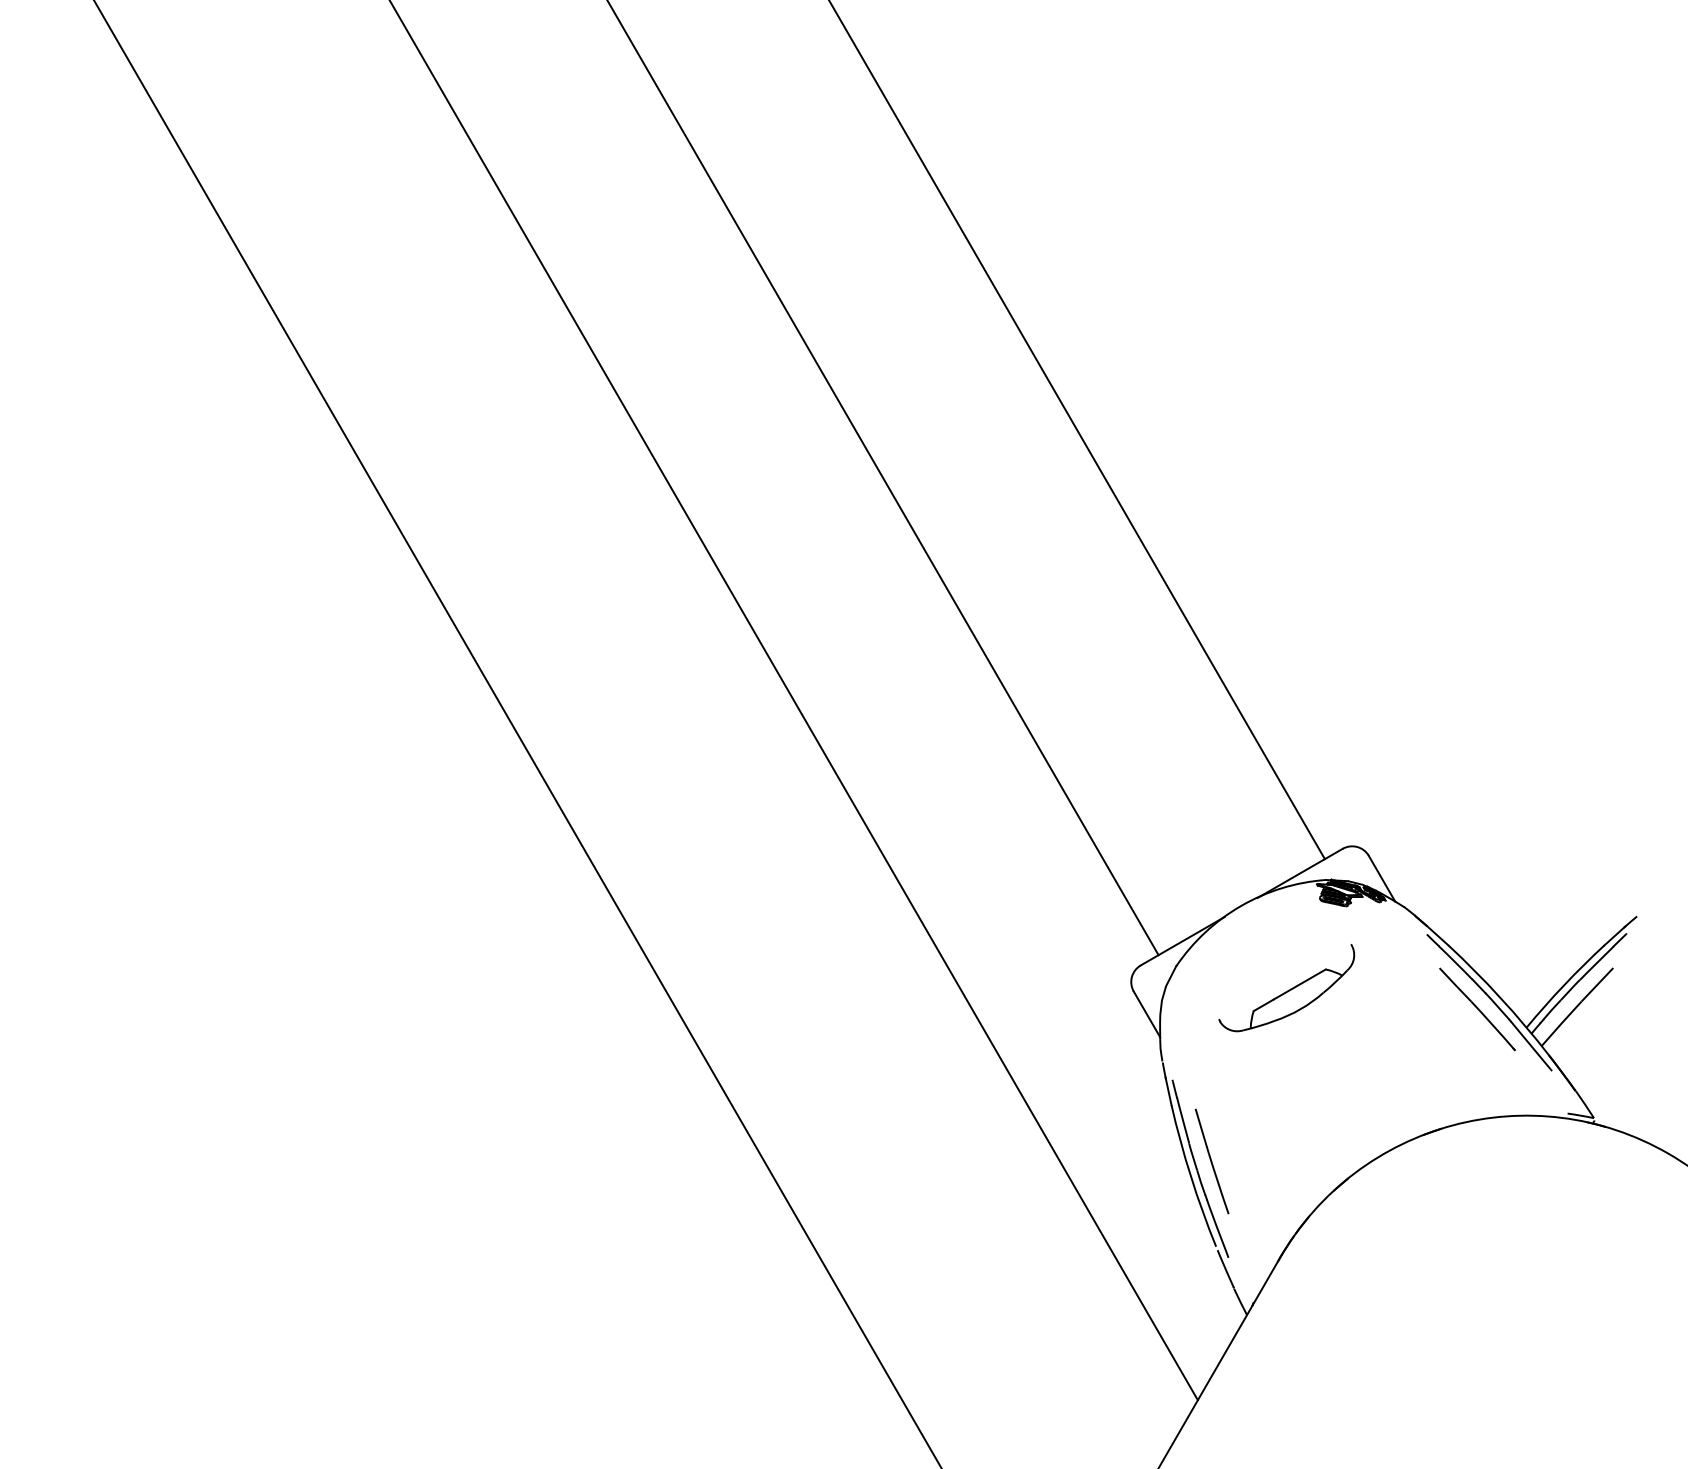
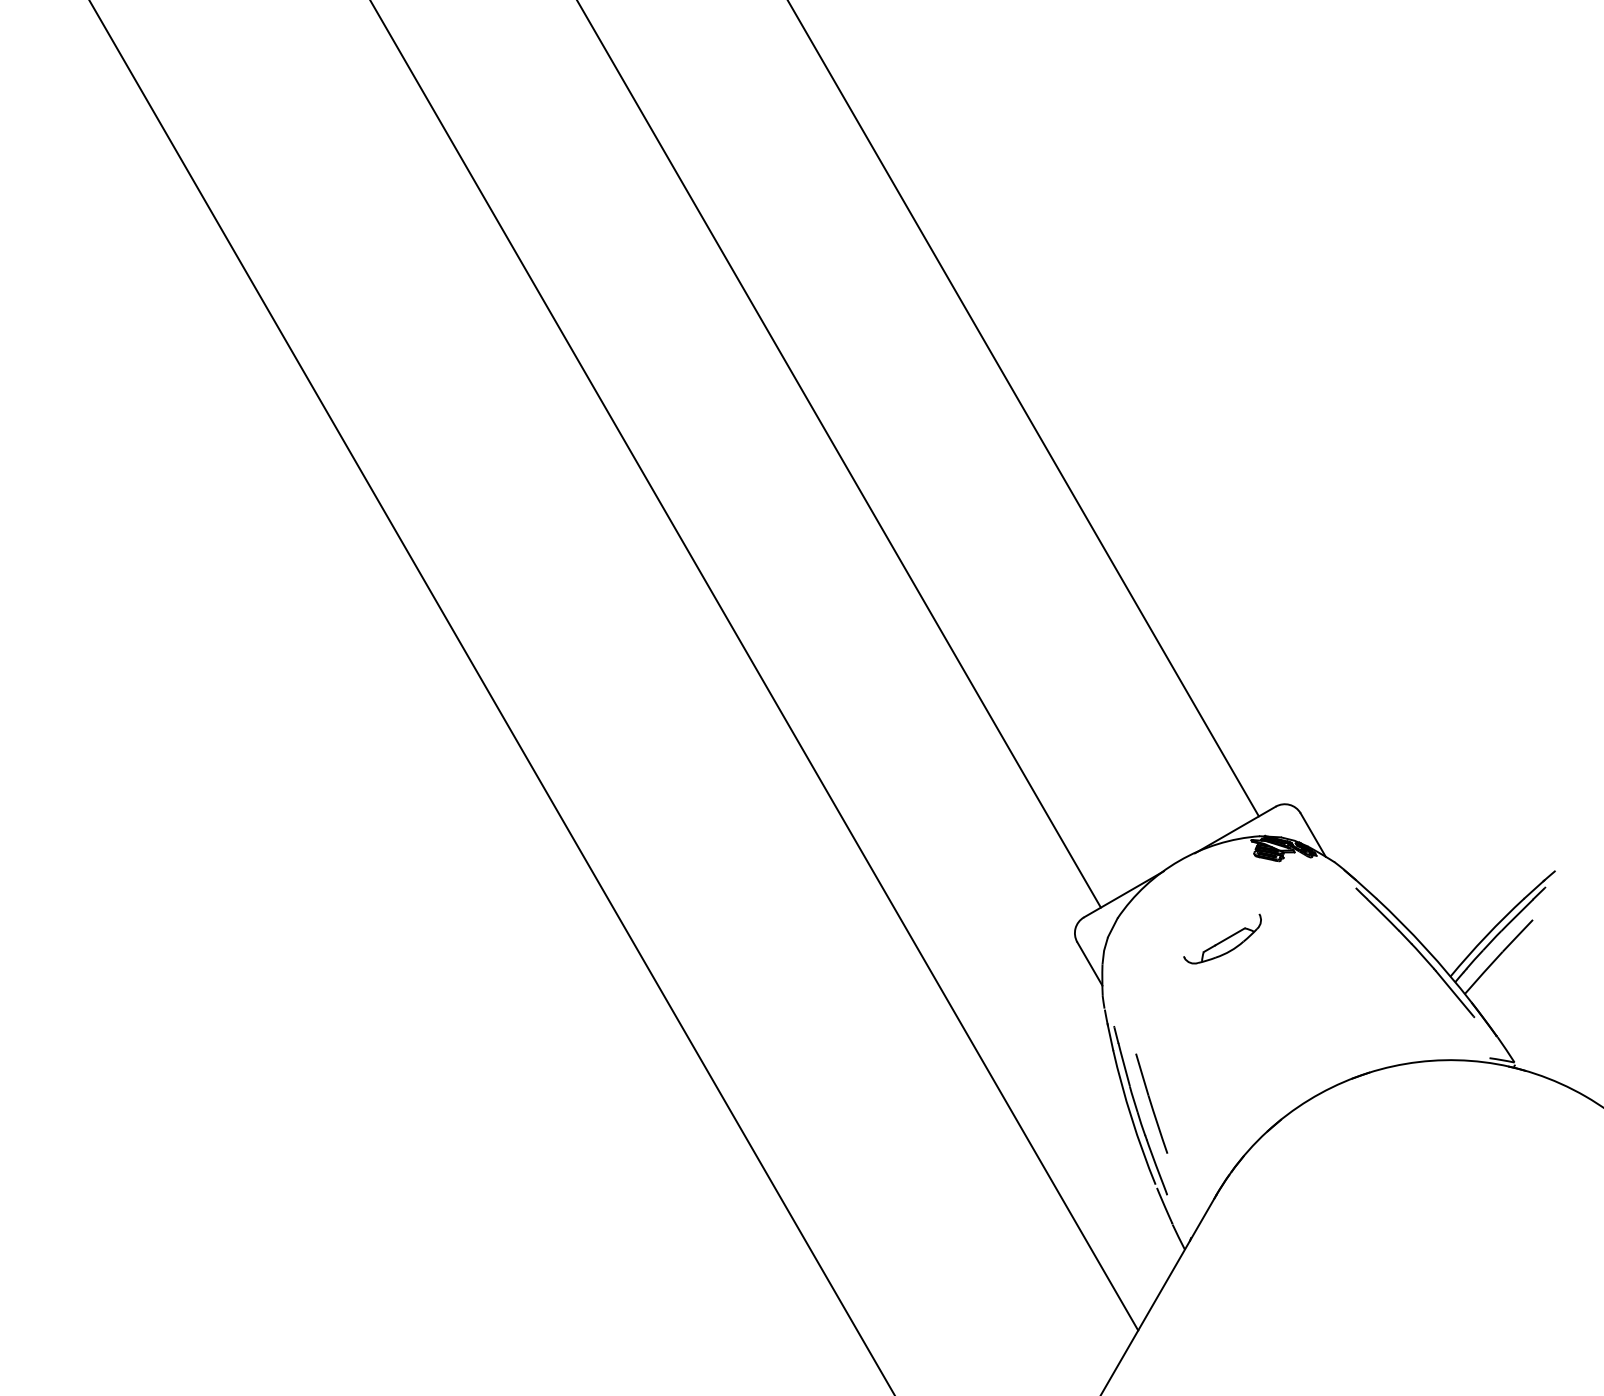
part: (1286, 987) -> (1222, 938), size x0.6
line: (1477, 1008) -> (1403, 958), removed

